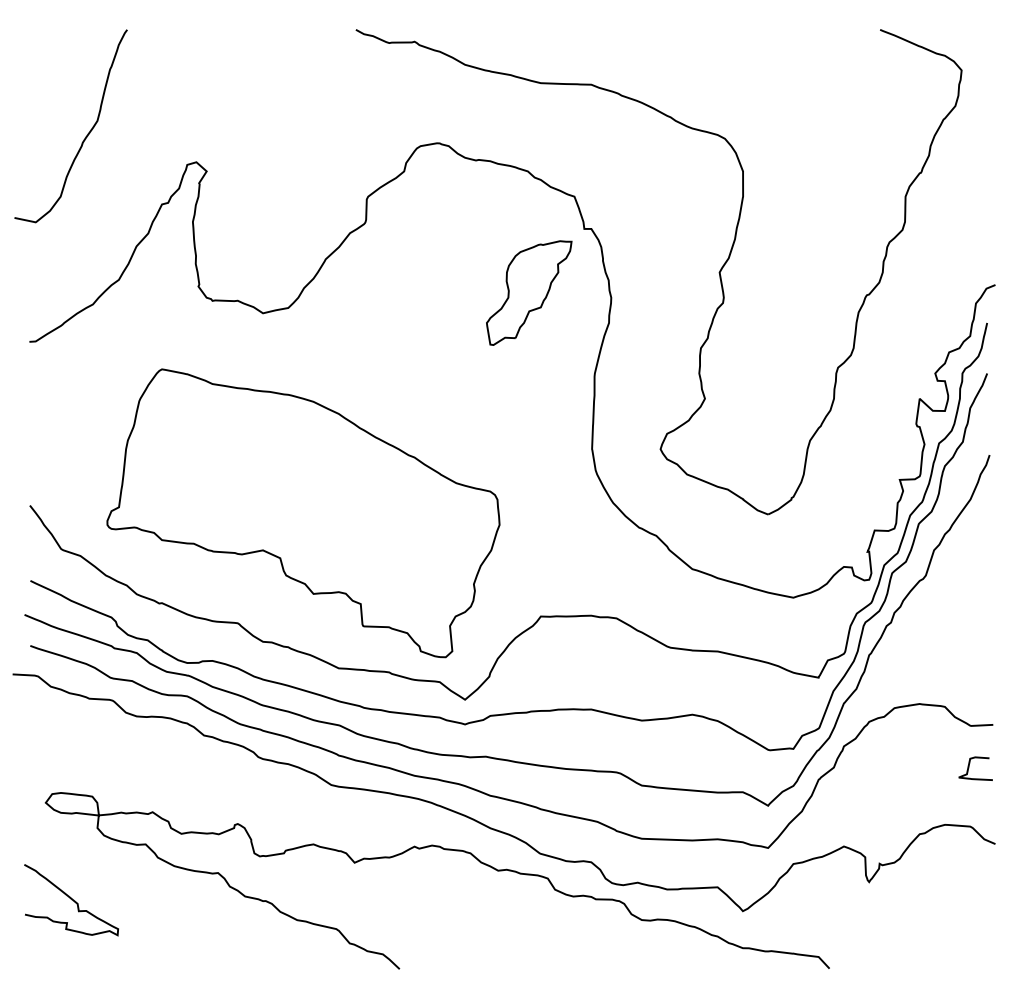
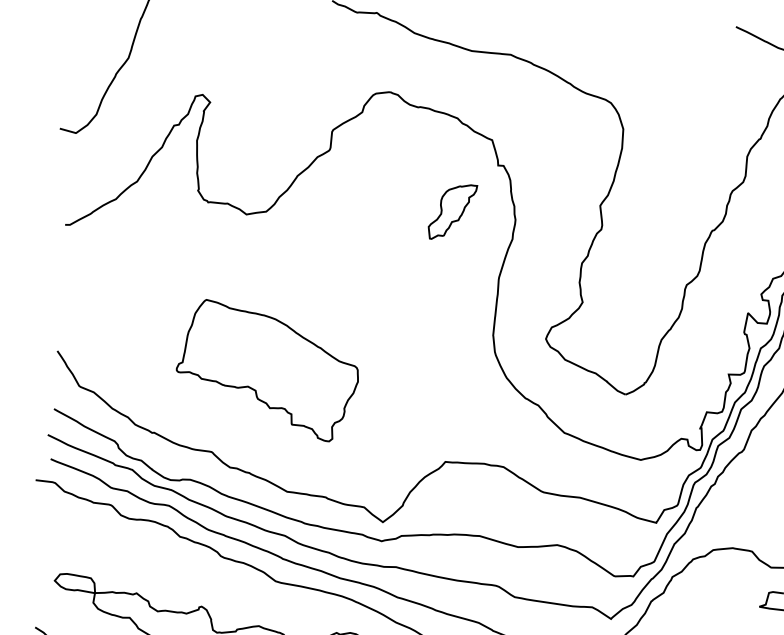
part: (529, 292) -> (452, 211), size x0.7
part: (303, 513) -> (267, 370), size x0.6

